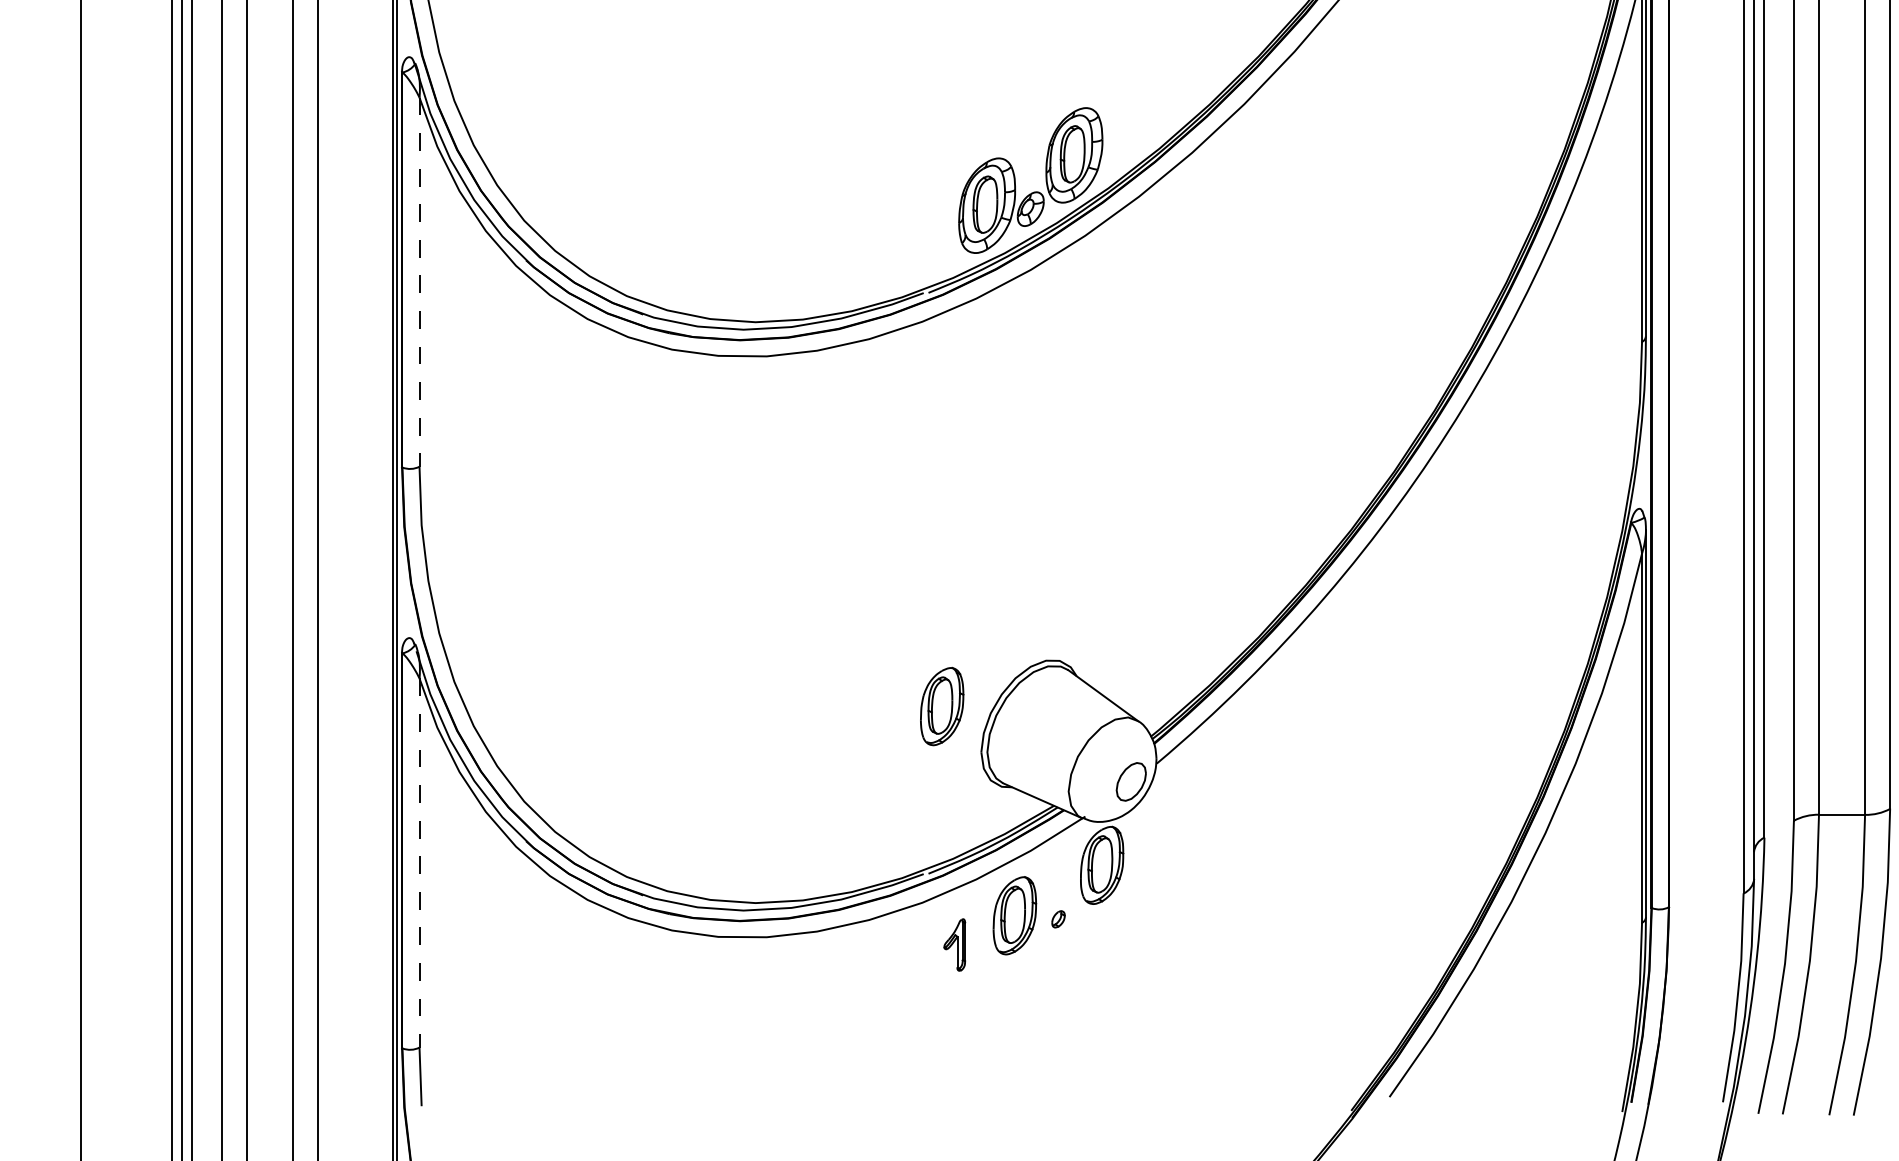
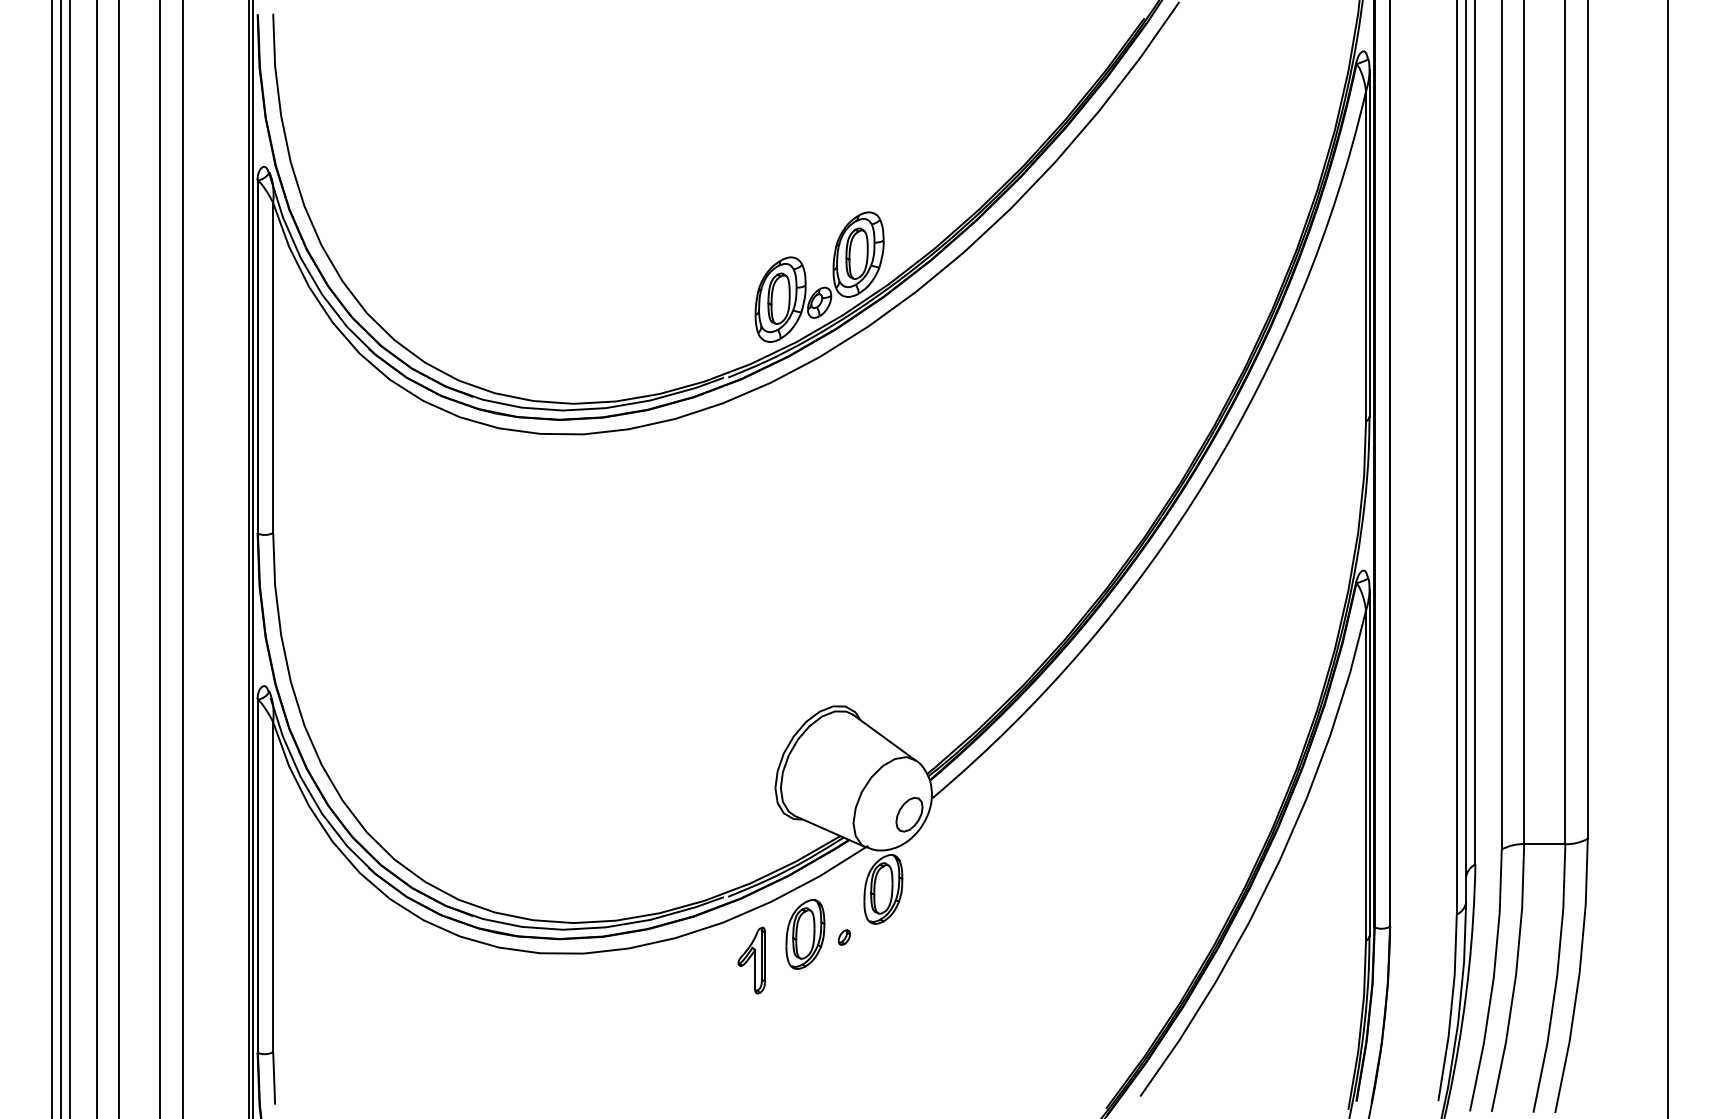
line: (419, 282) -> (273, 368), dashed -> solid
part: (942, 705) -> (740, 746), removed
line: (419, 863) -> (273, 887), dashed -> solid
part: (954, 944) -> (751, 960), size x1.43

